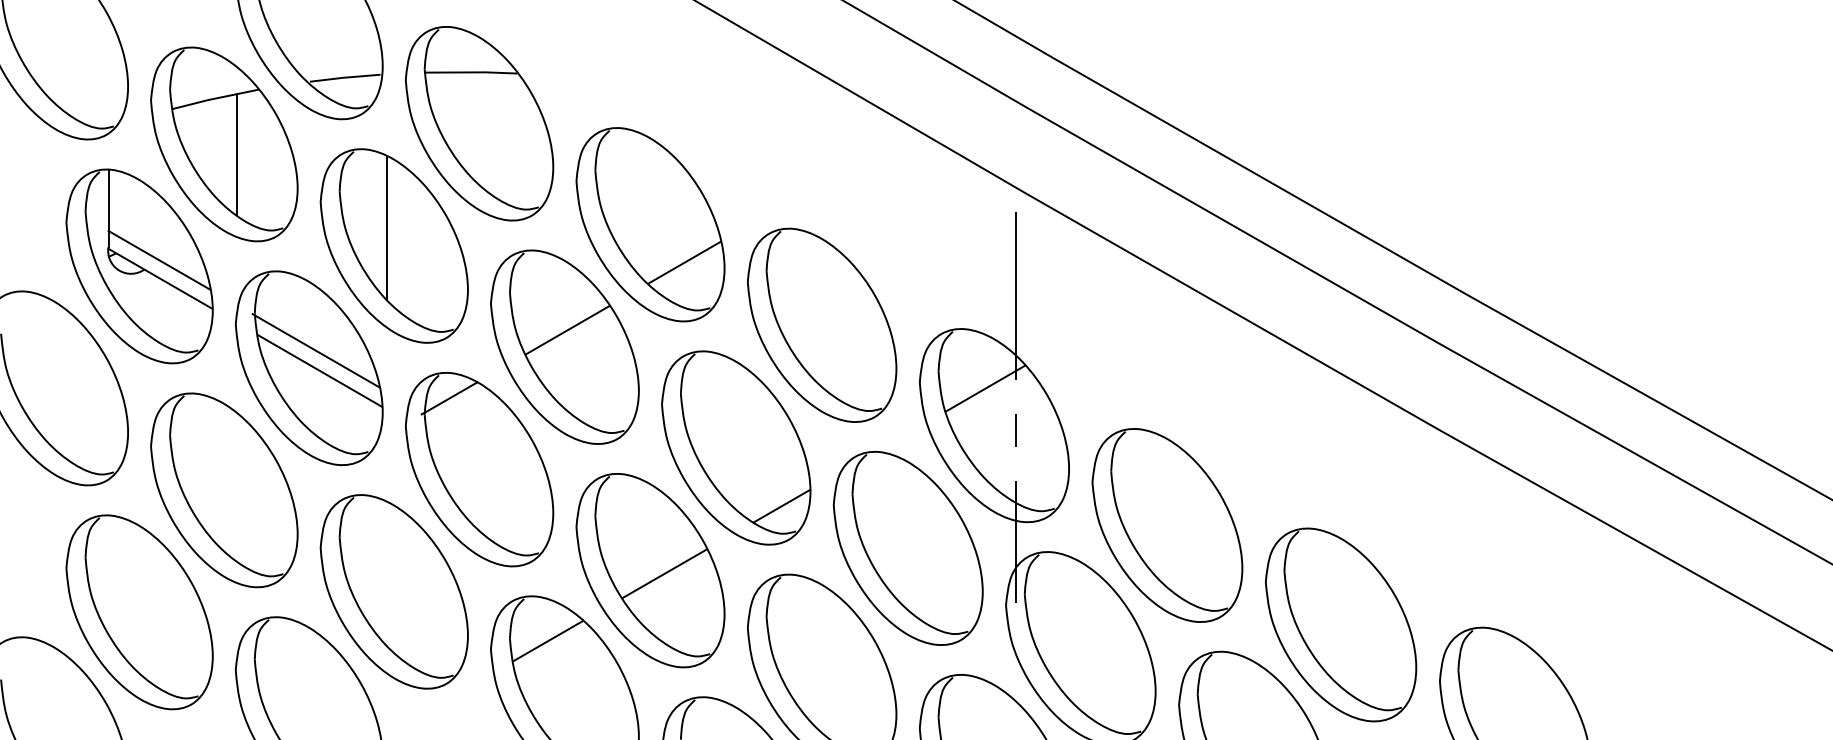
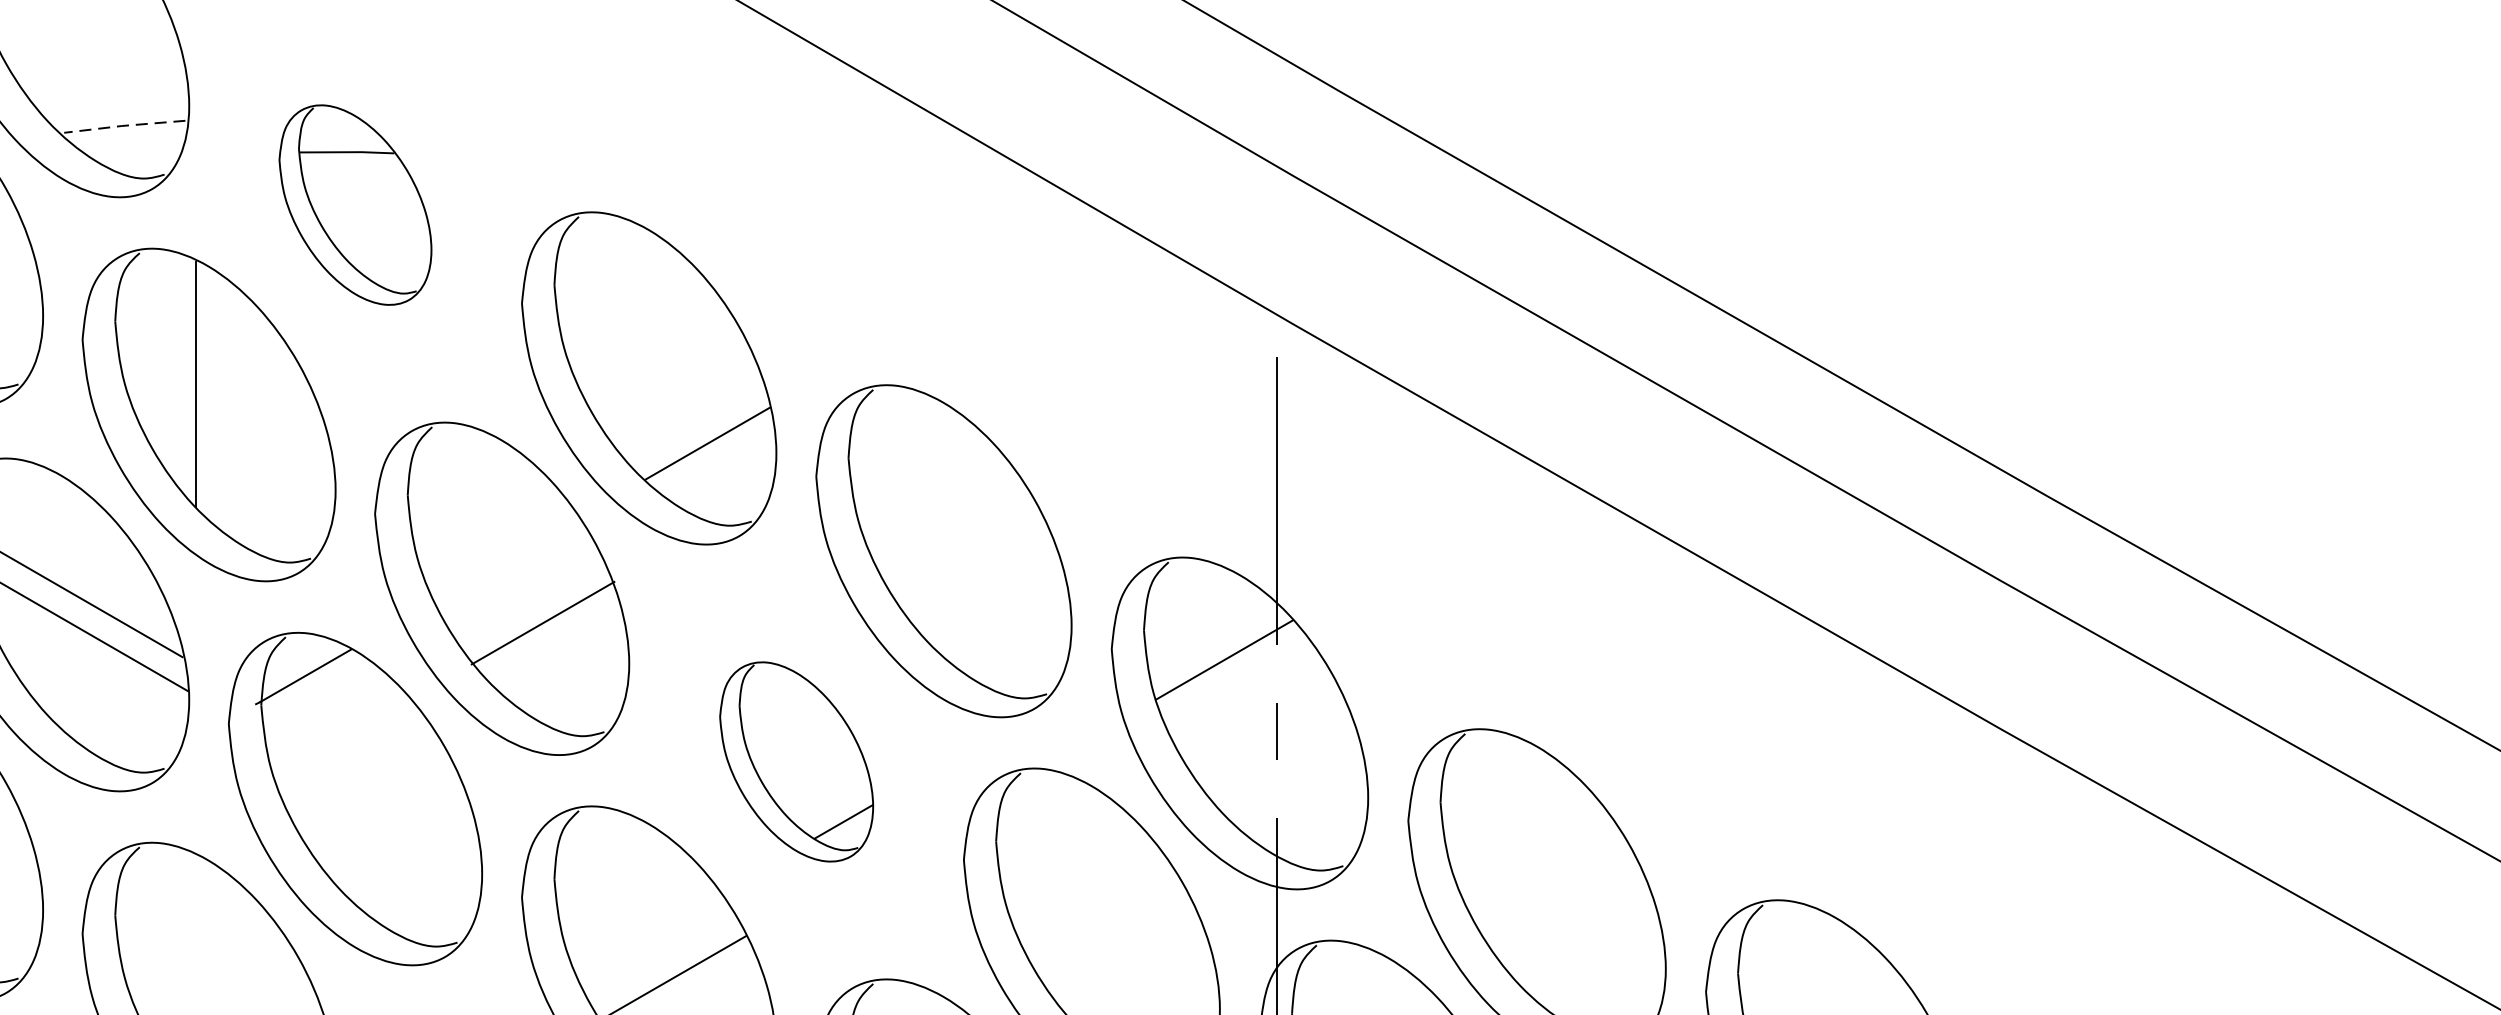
line: (344, 77) -> (123, 125), solid -> dashed
part: (479, 123) -> (355, 204), size x0.6
line: (567, 330) -> (542, 623), moved
part: (736, 447) -> (796, 761), size x0.6

